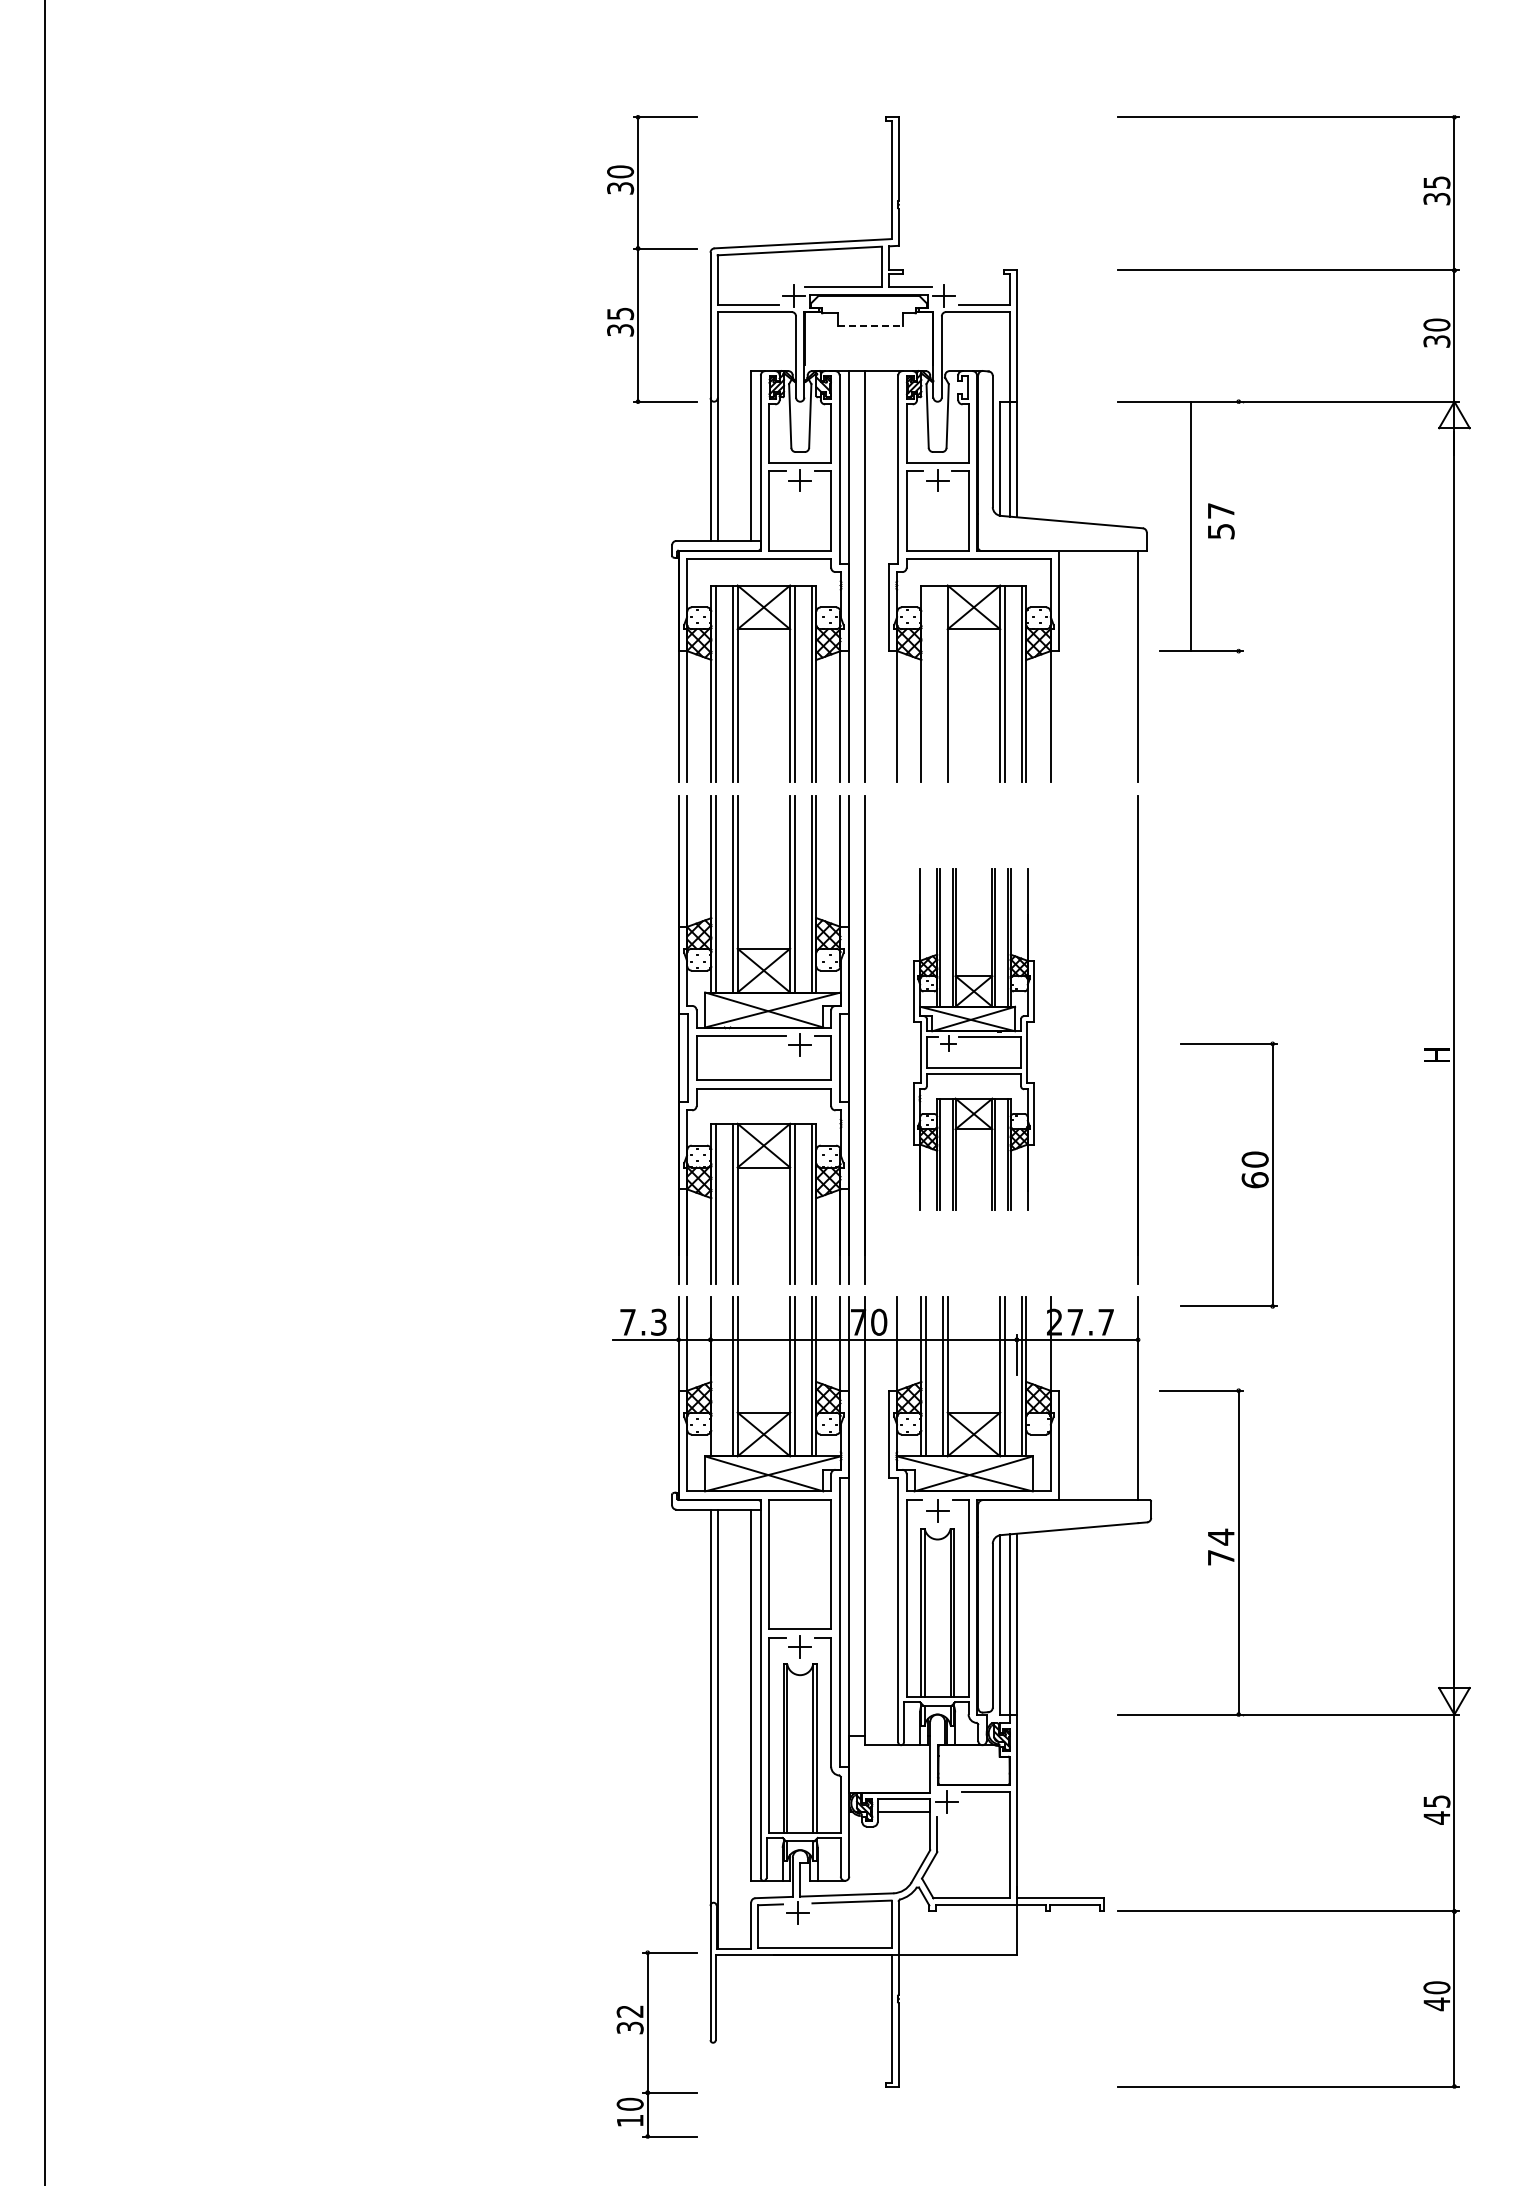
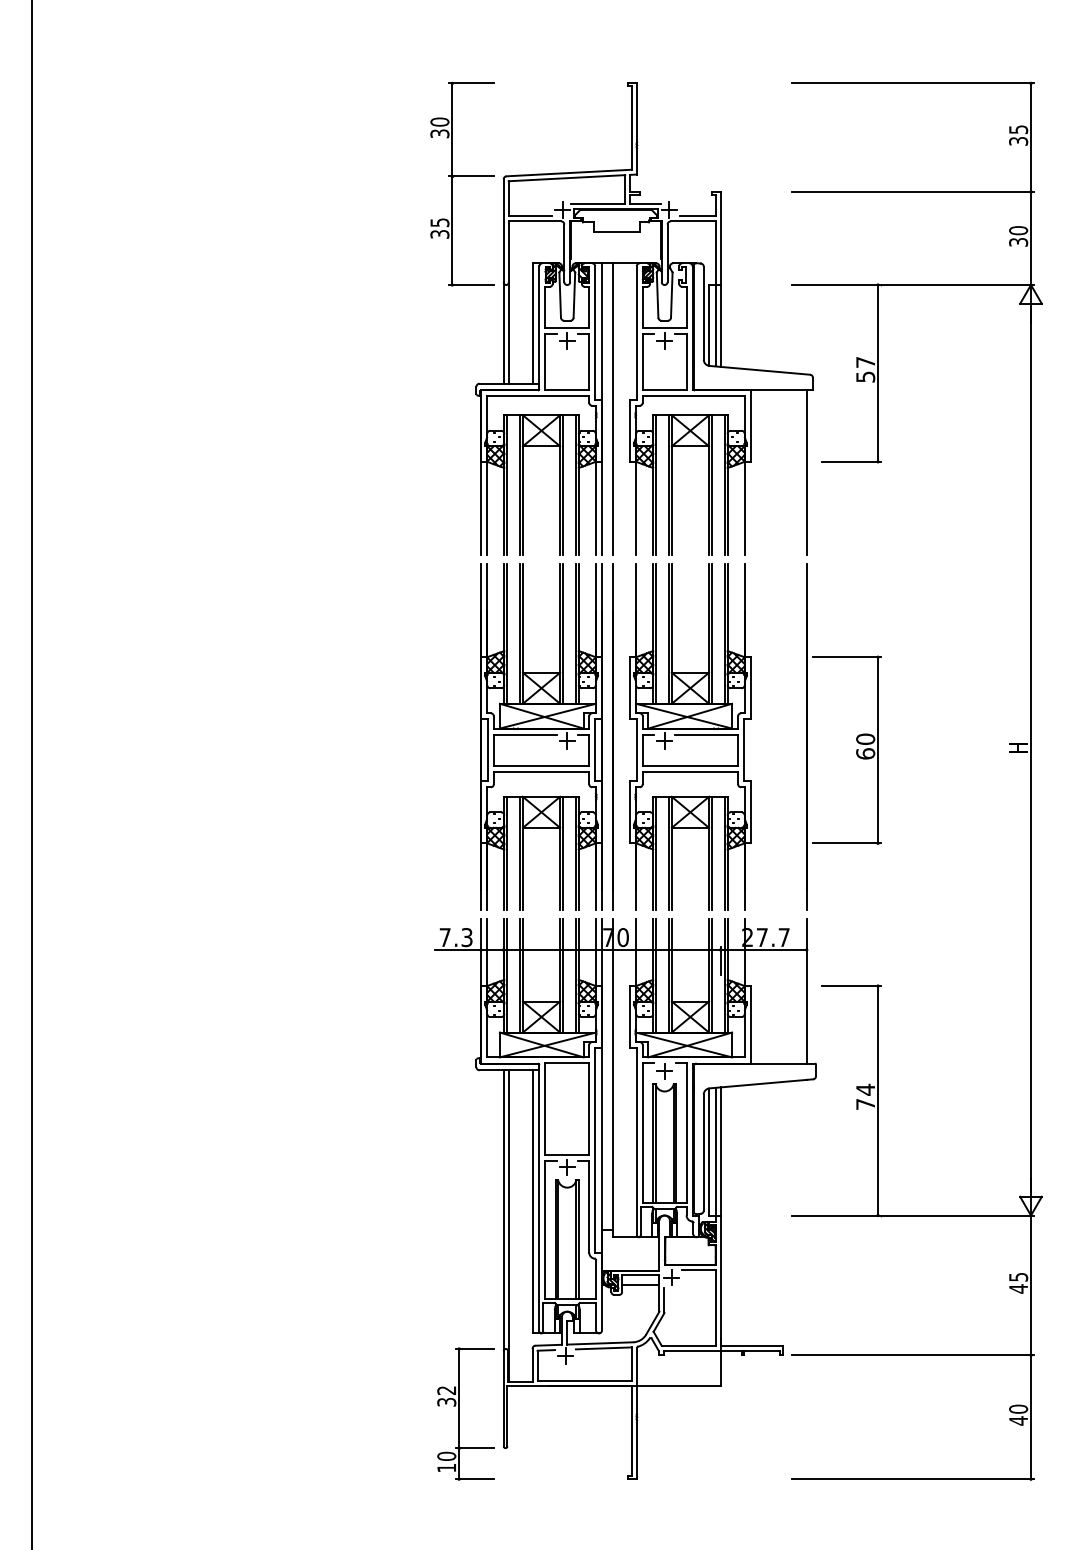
line: (870, 326) -> (617, 231), dashed -> solid
line: (1190, 526) -> (877, 373), moved
line: (925, 683) -> (656, 484), added
line: (943, 683) -> (668, 484), added
part: (973, 1039) -> (690, 737), size x1.43
part: (1241, 1176) -> (855, 751), moved
line: (715, 1376) -> (507, 975), added
part: (648, 2044) -> (459, 1413), moved

